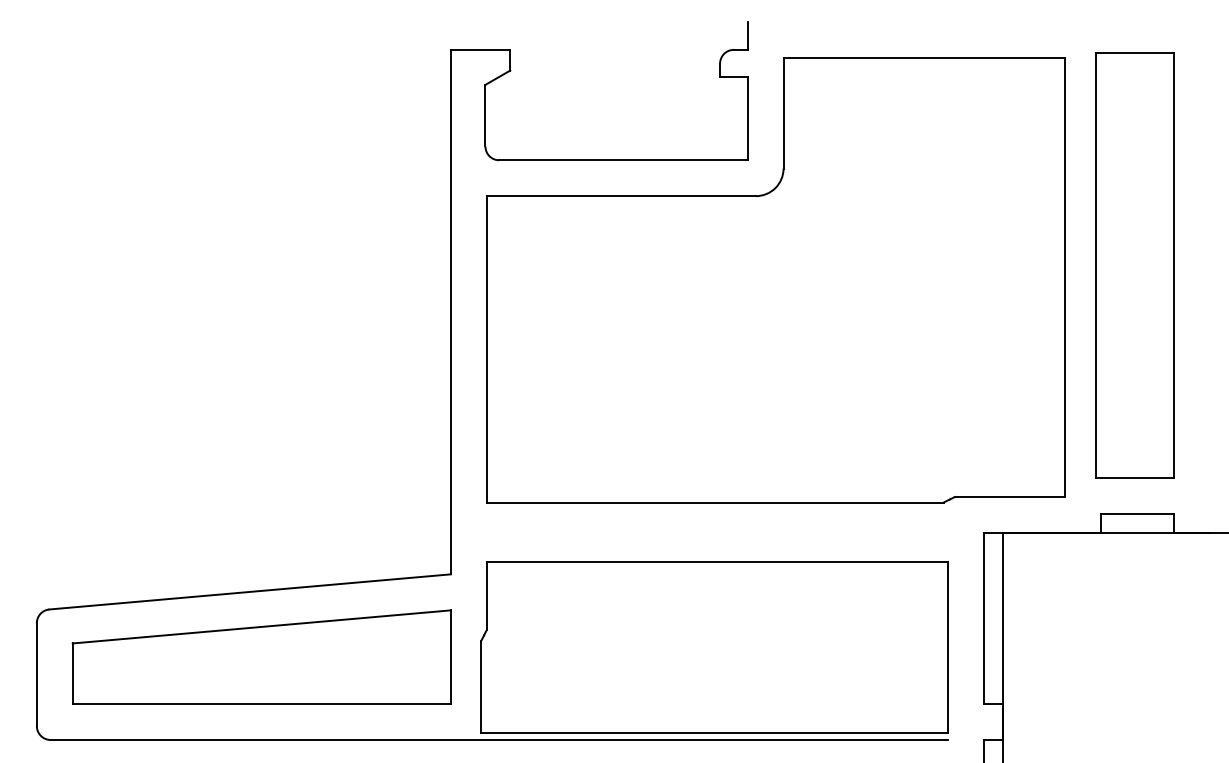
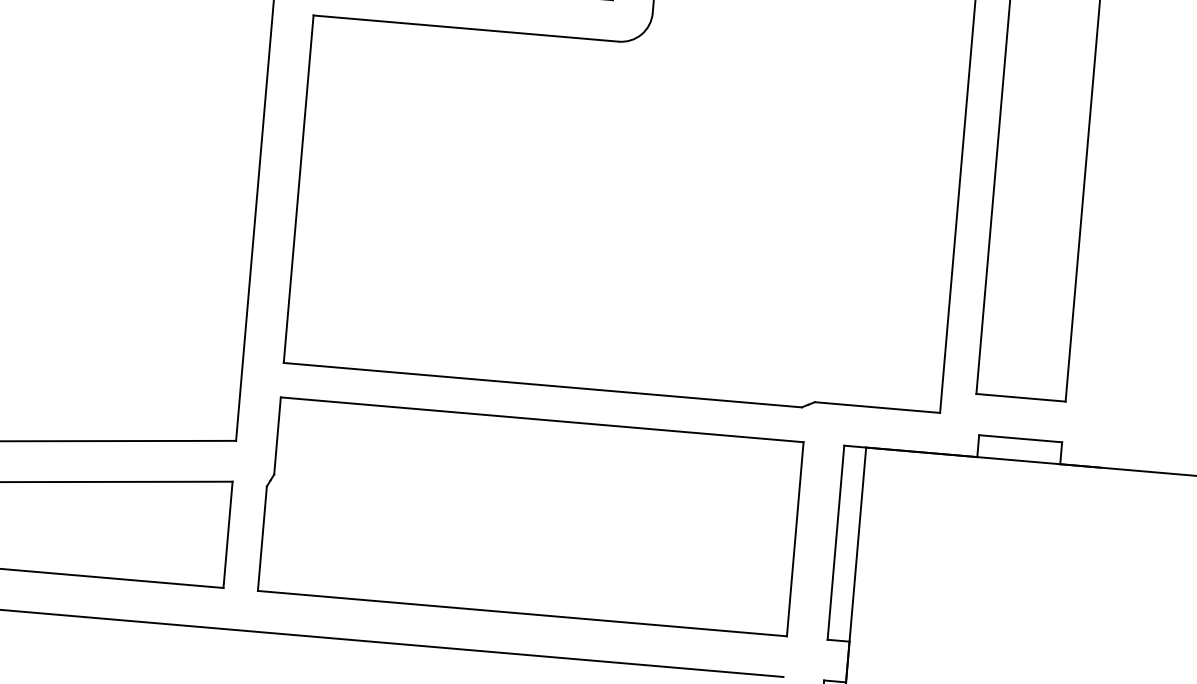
part: (714, 647) -> (530, 516), moved

